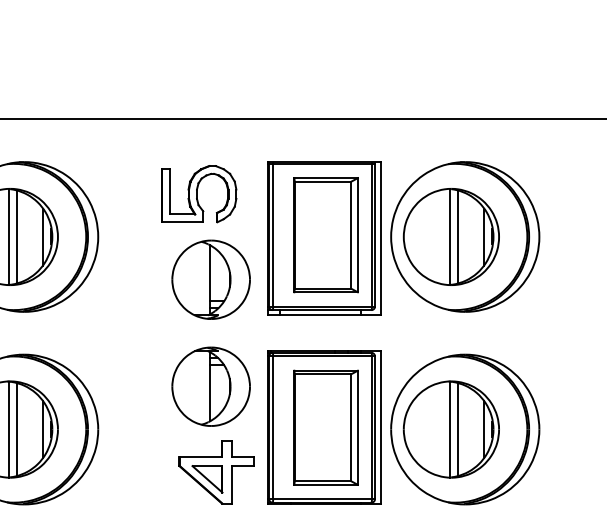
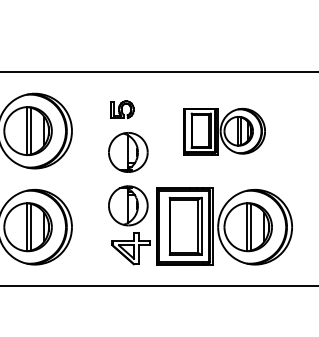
part: (199, 193) -> (122, 109), size x0.6
part: (403, 237) -> (224, 131), size x0.6

